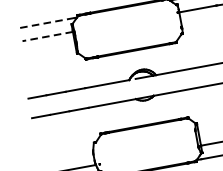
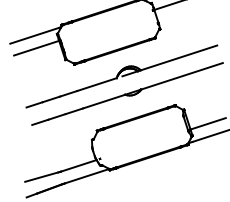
line: (47, 22) -> (34, 35), dashed -> solid
line: (47, 36) -> (36, 48), dashed -> solid

